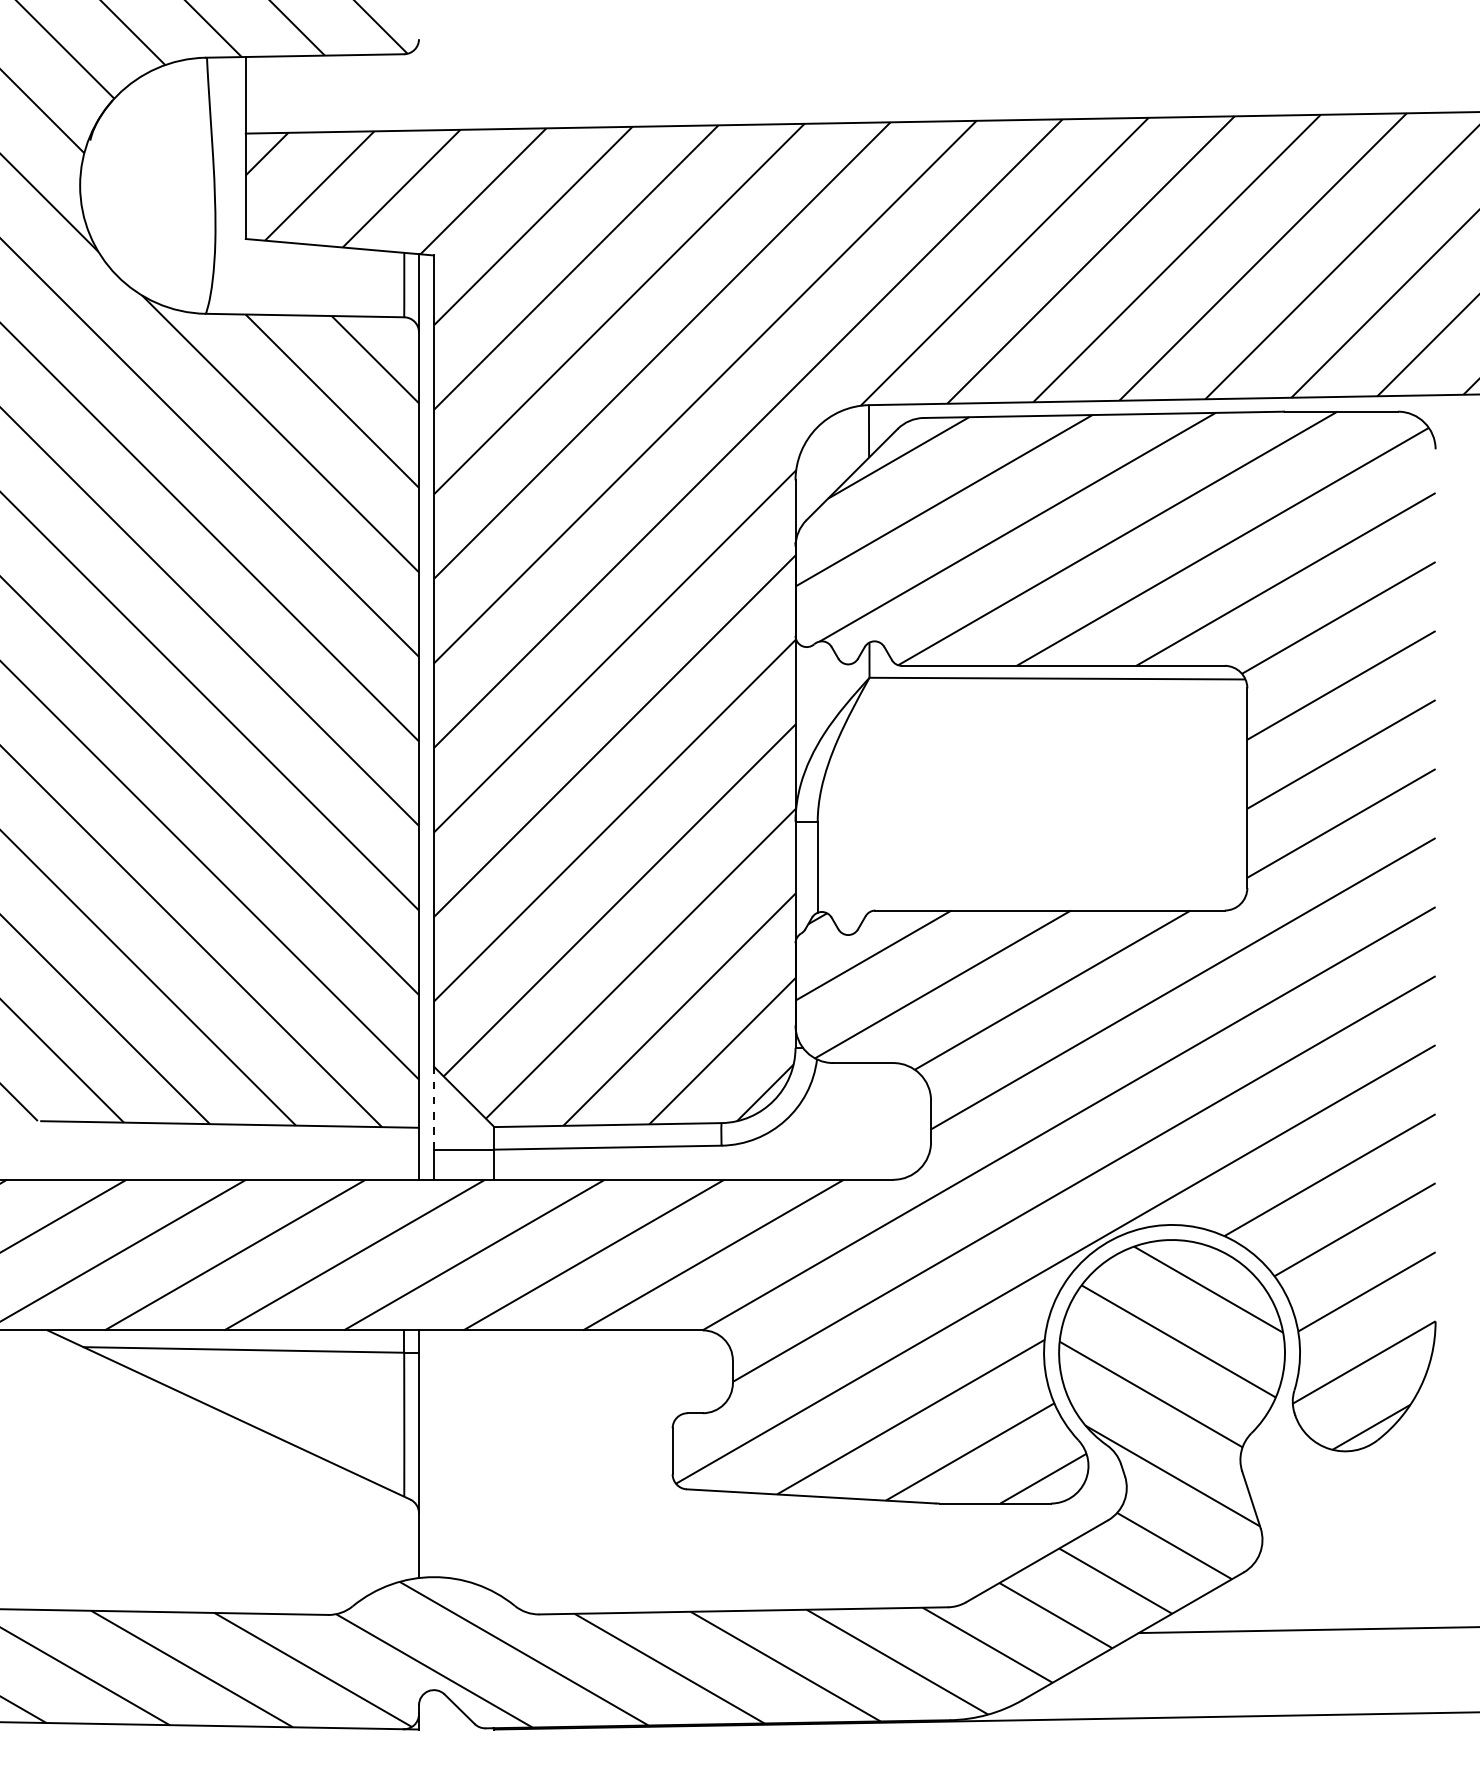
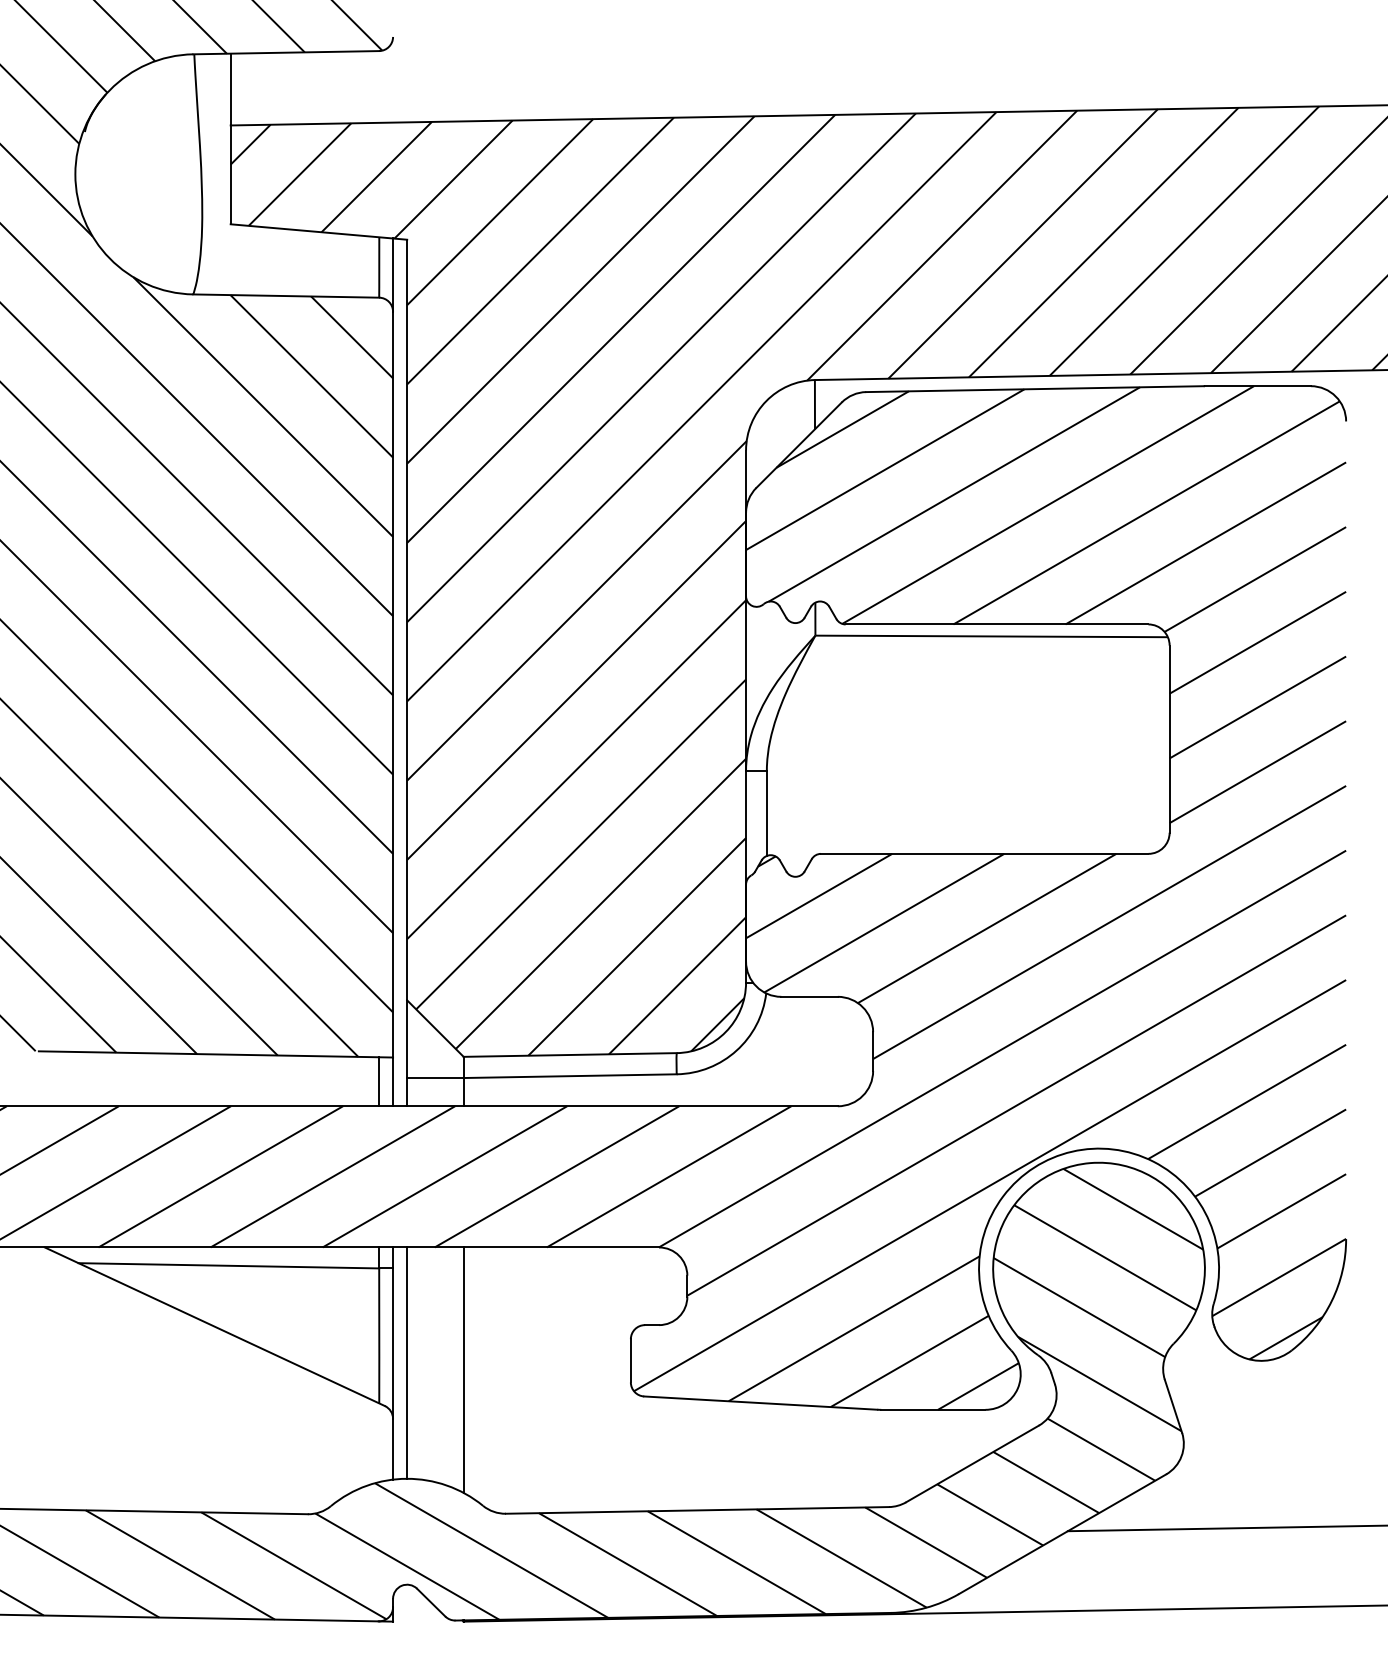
line: (434, 1108) -> (407, 1039), dashed -> solid
line: (404, 1153) -> (379, 1081), added
line: (434, 1453) -> (407, 1362), added
line: (494, 1461) -> (463, 1370), added

